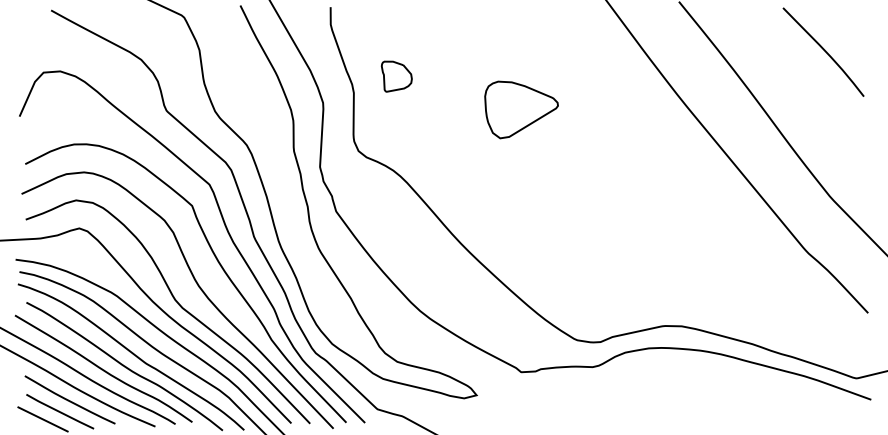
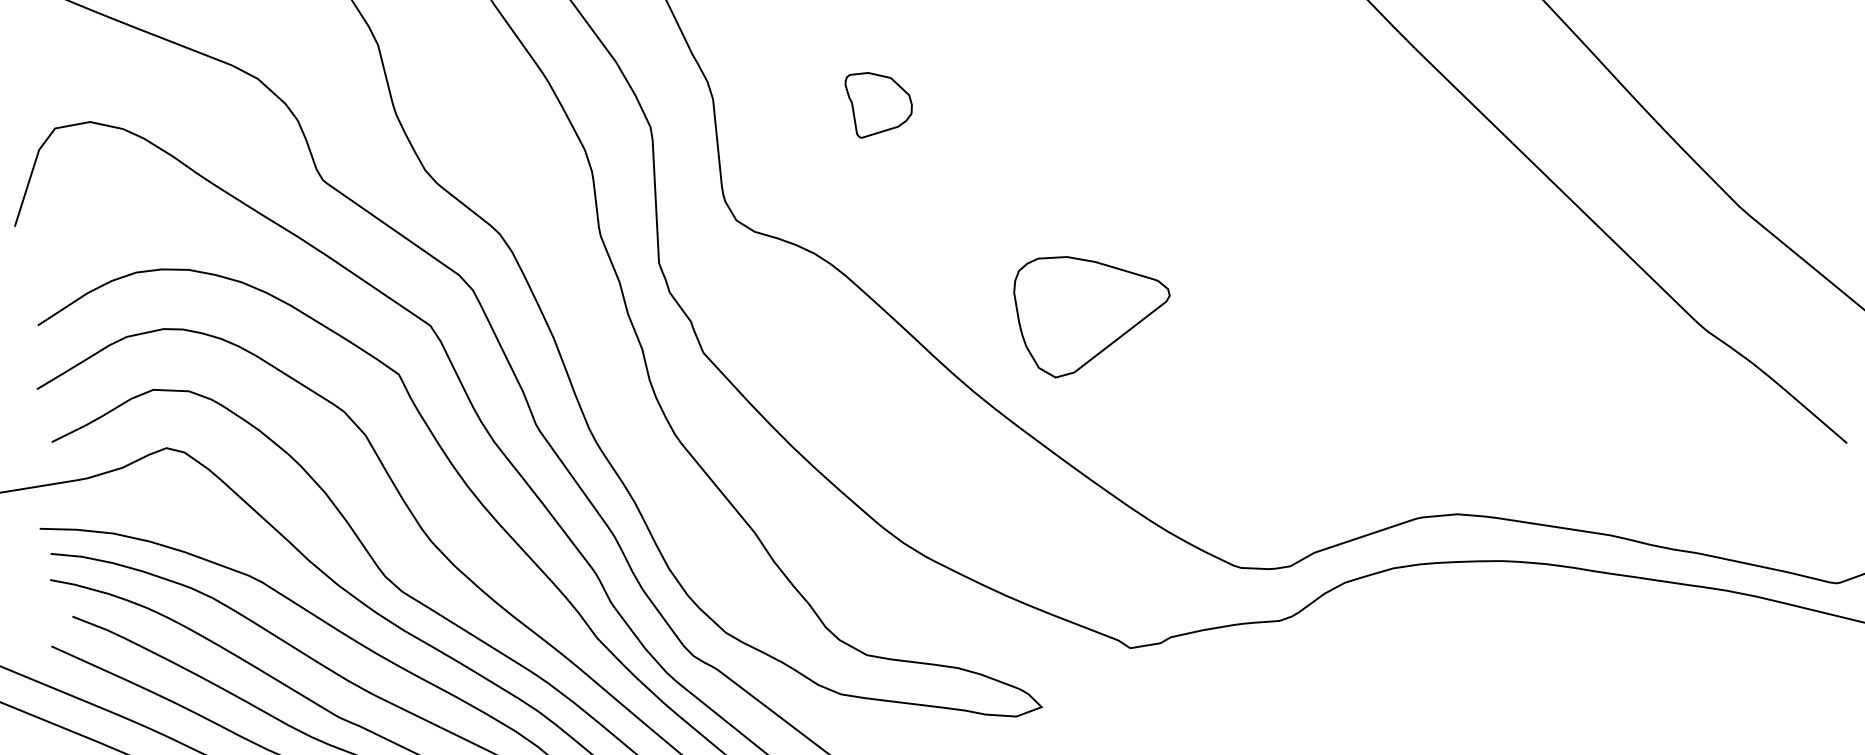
part: (396, 76) -> (878, 103), moved
part: (521, 109) -> (1093, 311), moved

